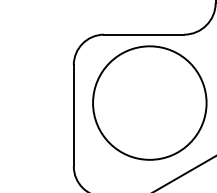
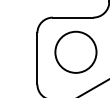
circle: (148, 101) -> (75, 51), size x0.71

